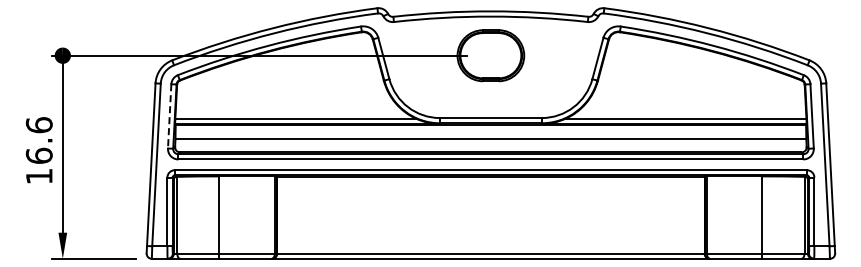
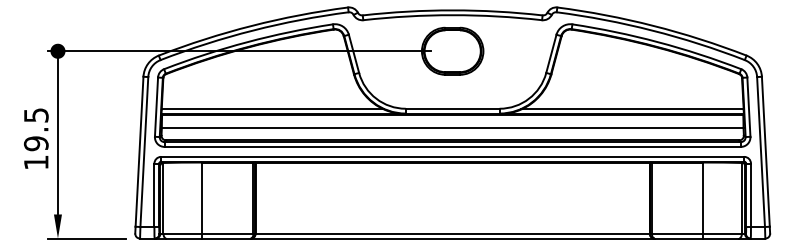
line: (169, 116) -> (156, 107), dashed -> solid
text: (38, 140) -> (35, 129), 16.6 -> 19.5

